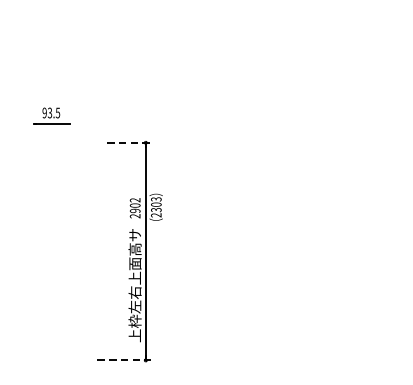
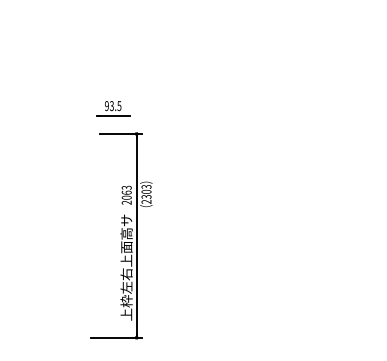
part: (51, 115) -> (113, 108), moved
line: (129, 142) -> (121, 133), dashed -> solid
text: (134, 205) -> (126, 192), 2902 -> 2063
line: (124, 360) -> (116, 337), dashed -> solid

